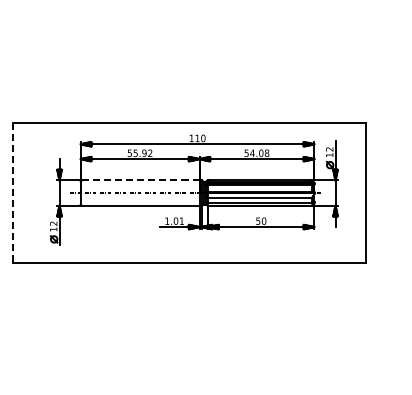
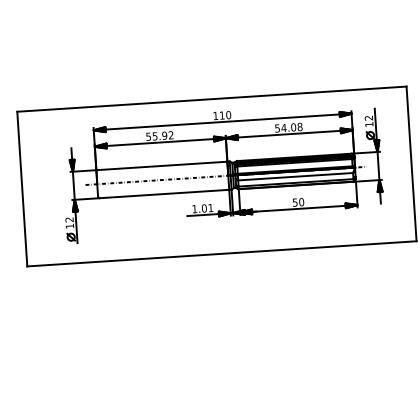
line: (140, 180) -> (162, 166), dashed -> solid
line: (12, 193) -> (21, 189), dashed -> solid

